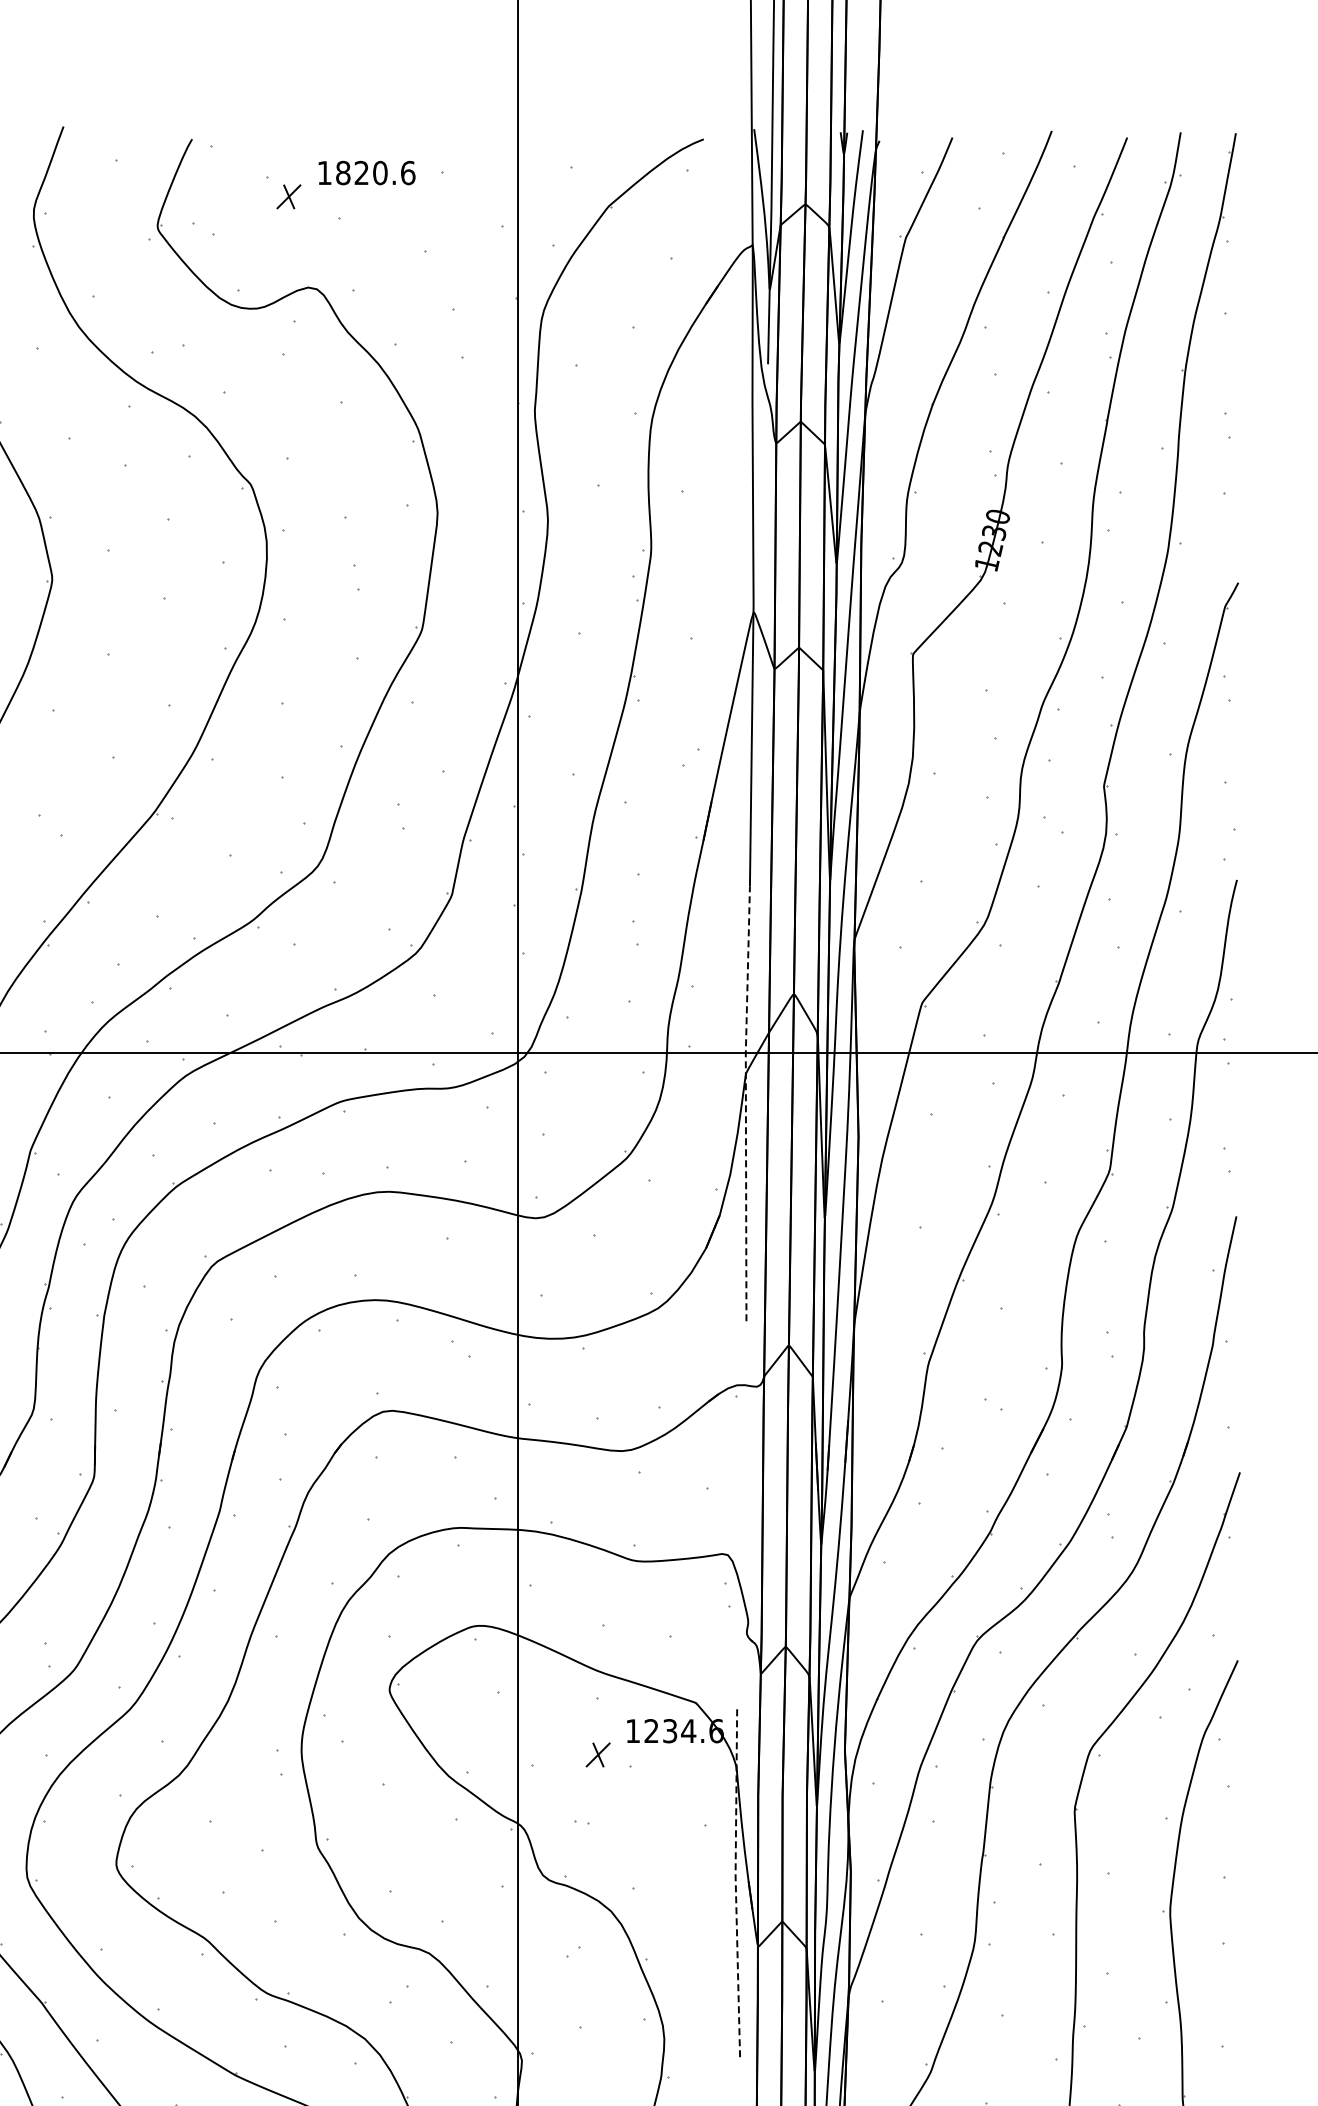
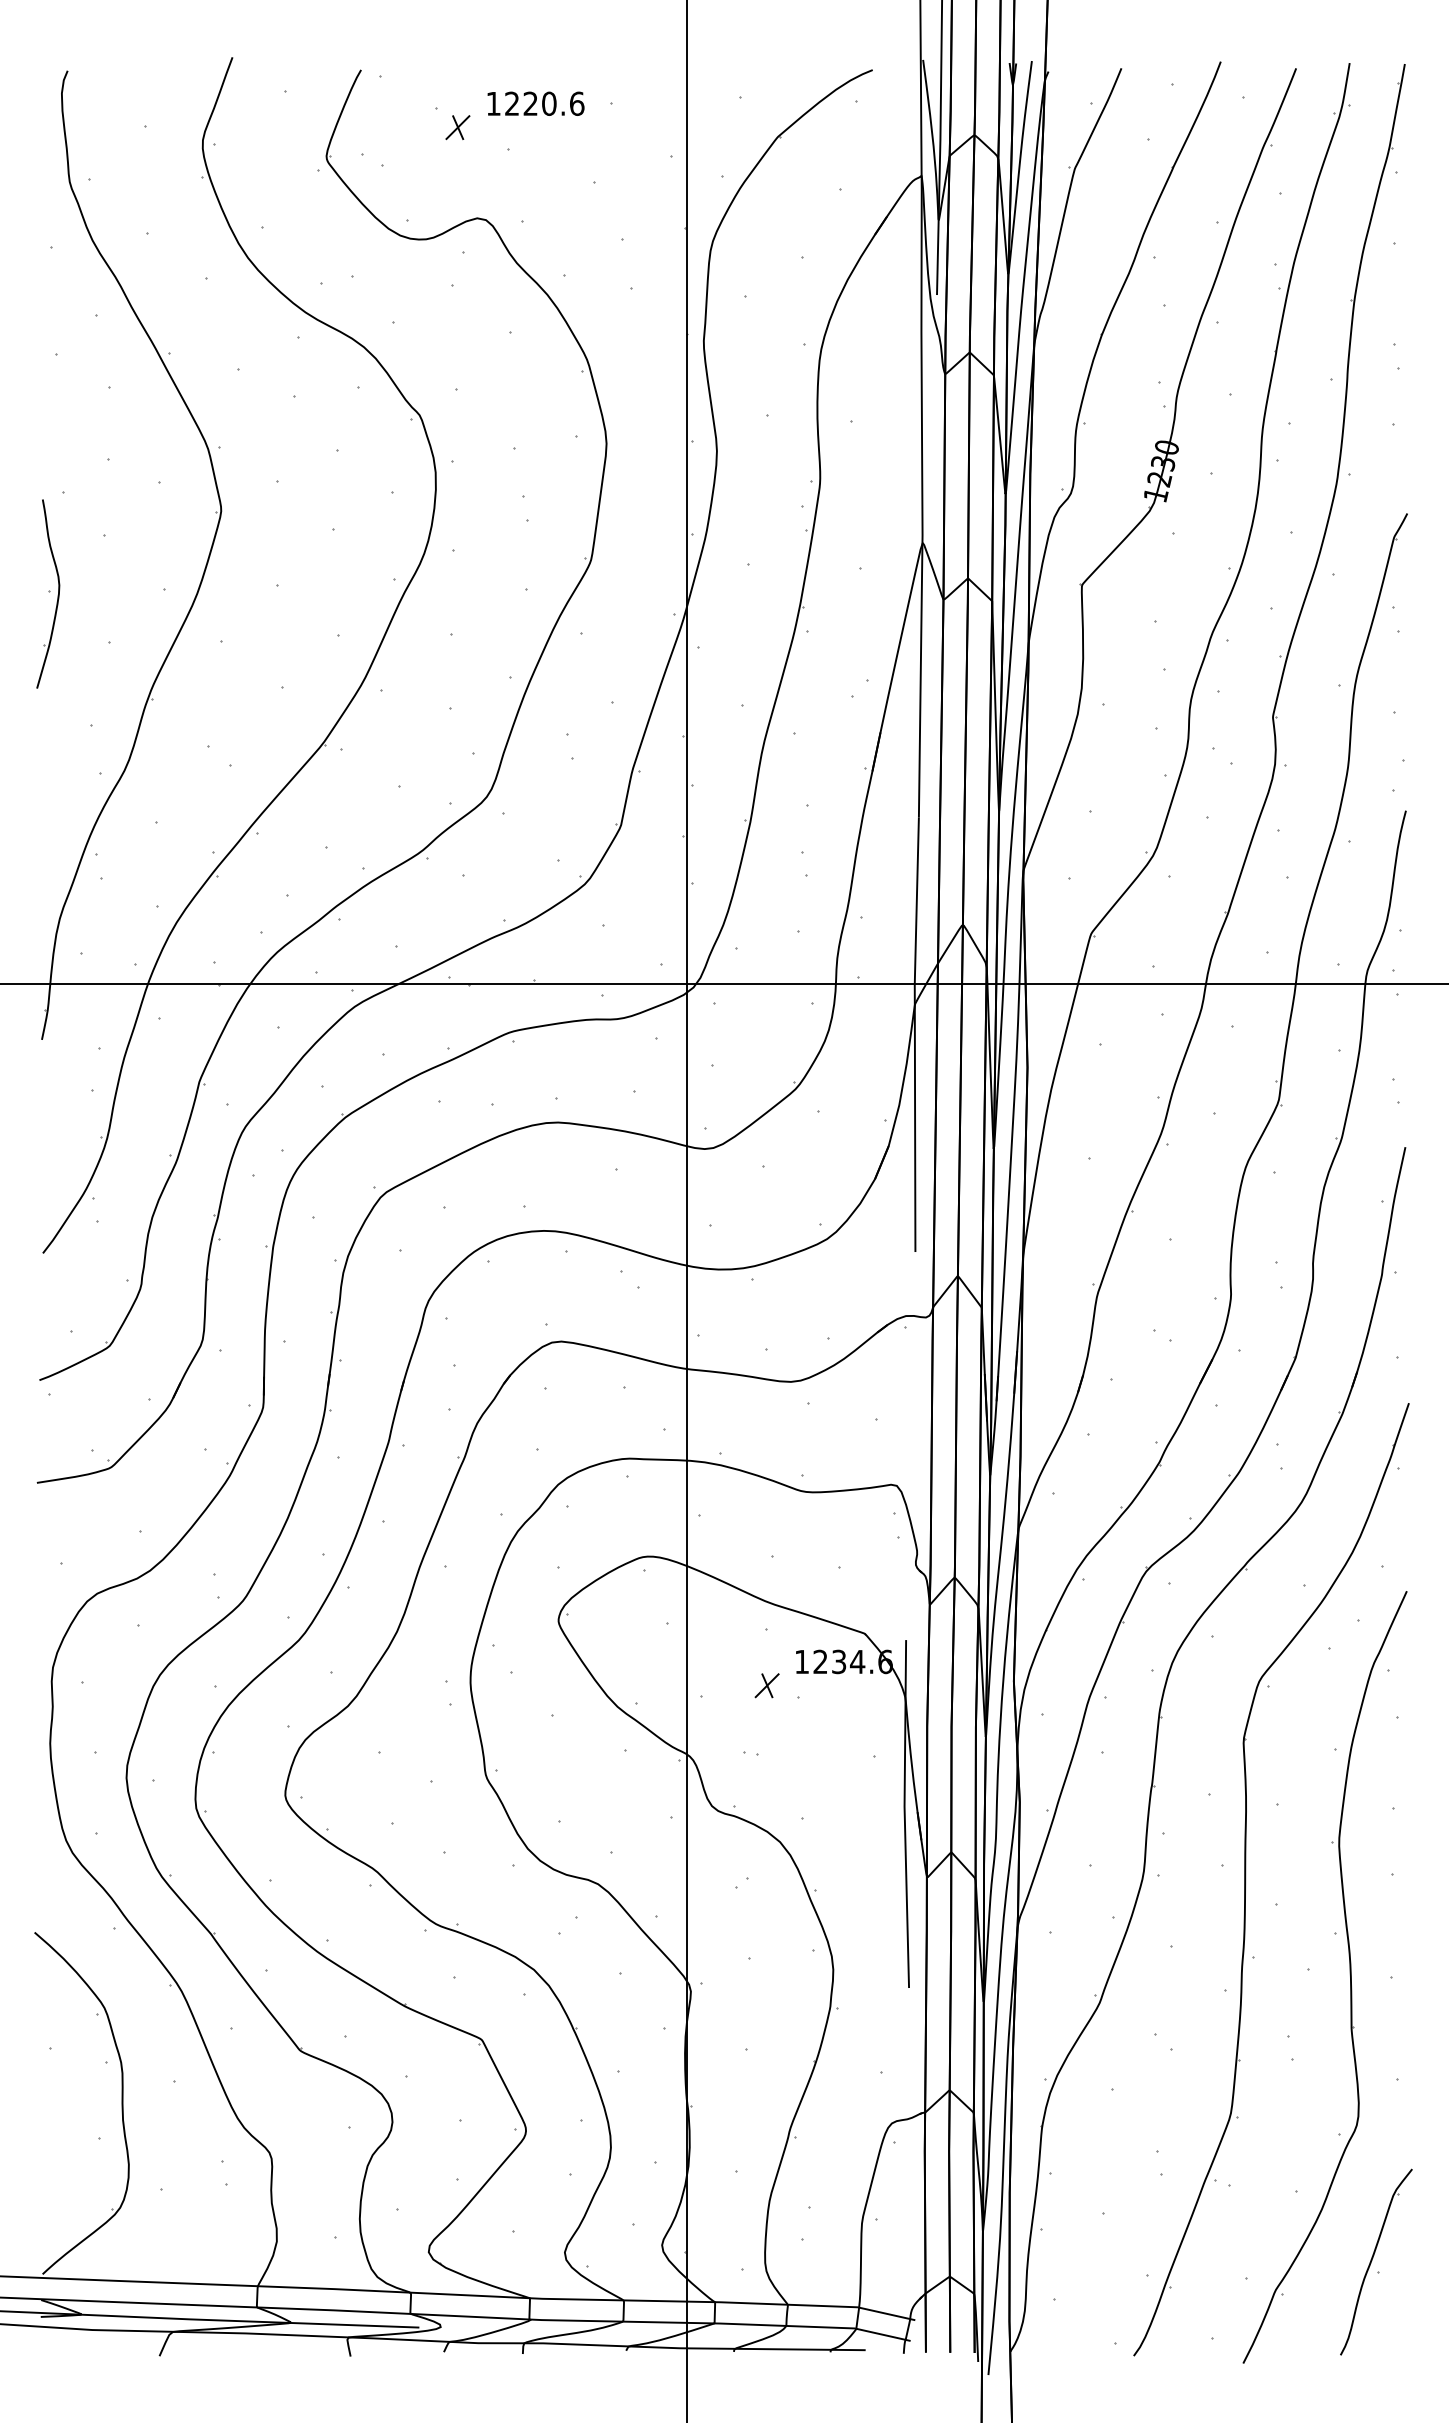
text: (343, 172) -> (512, 103), 1820.6 -> 1220.6
line: (745, 1102) -> (914, 1033), dashed -> solid
line: (735, 1882) -> (904, 1813), dashed -> solid

